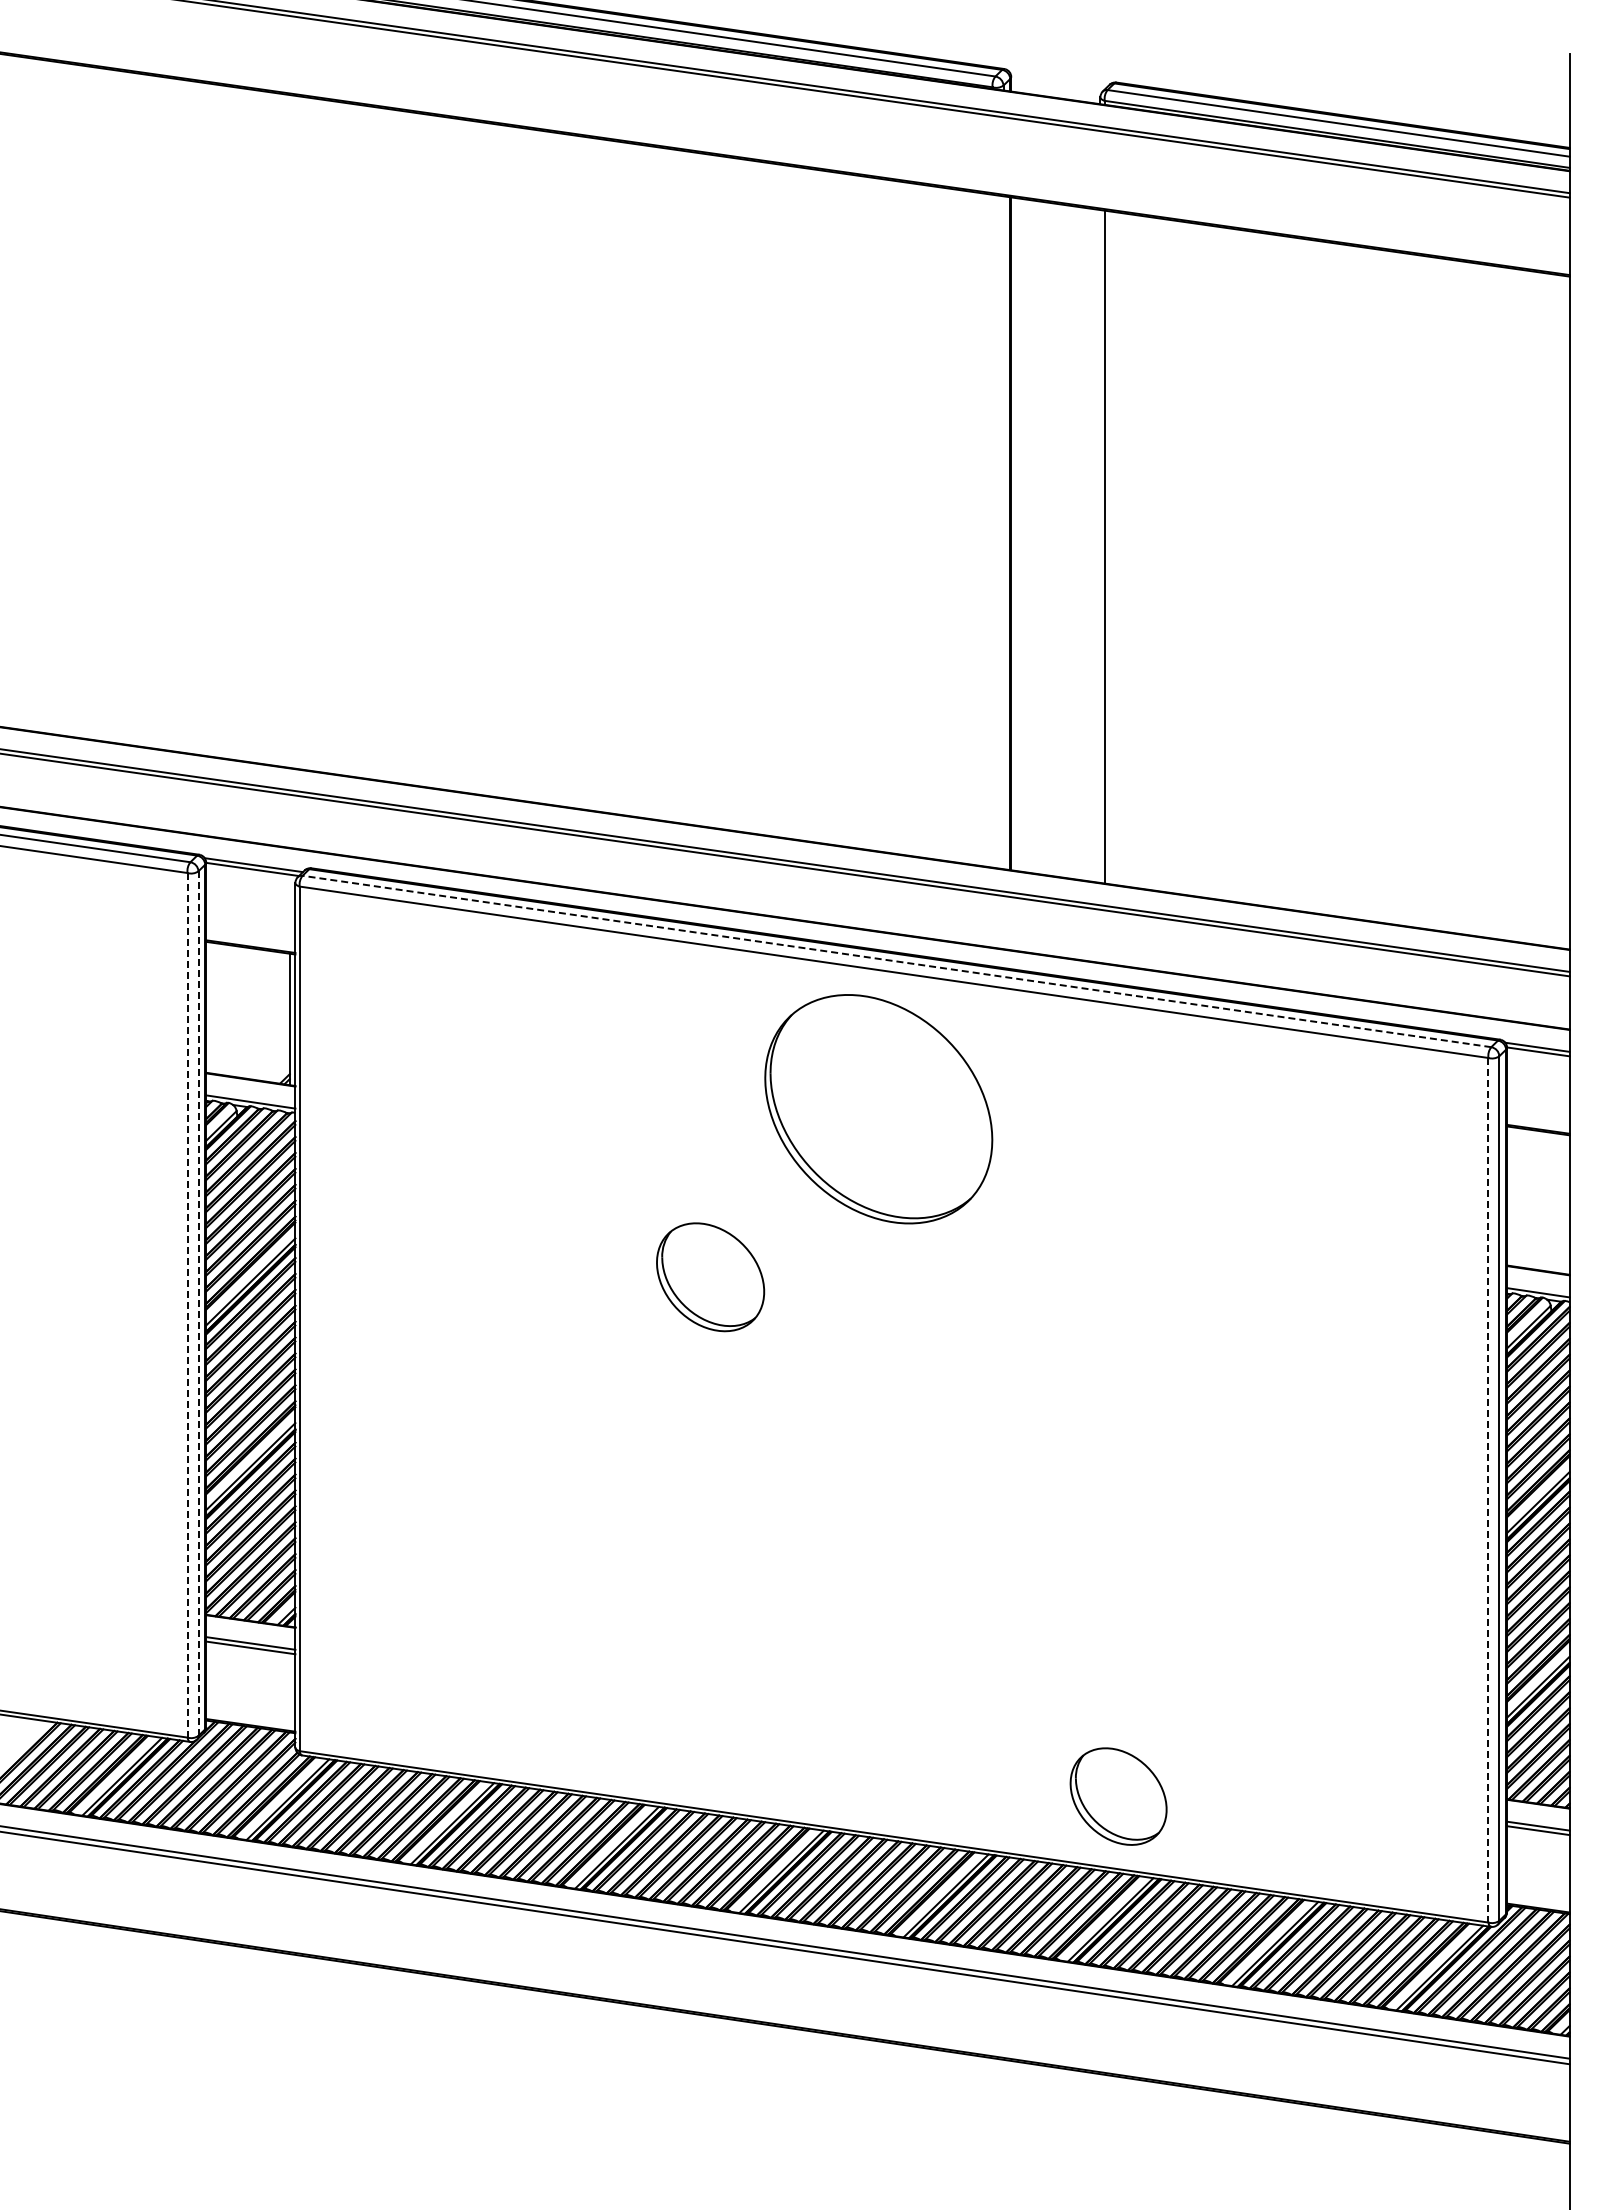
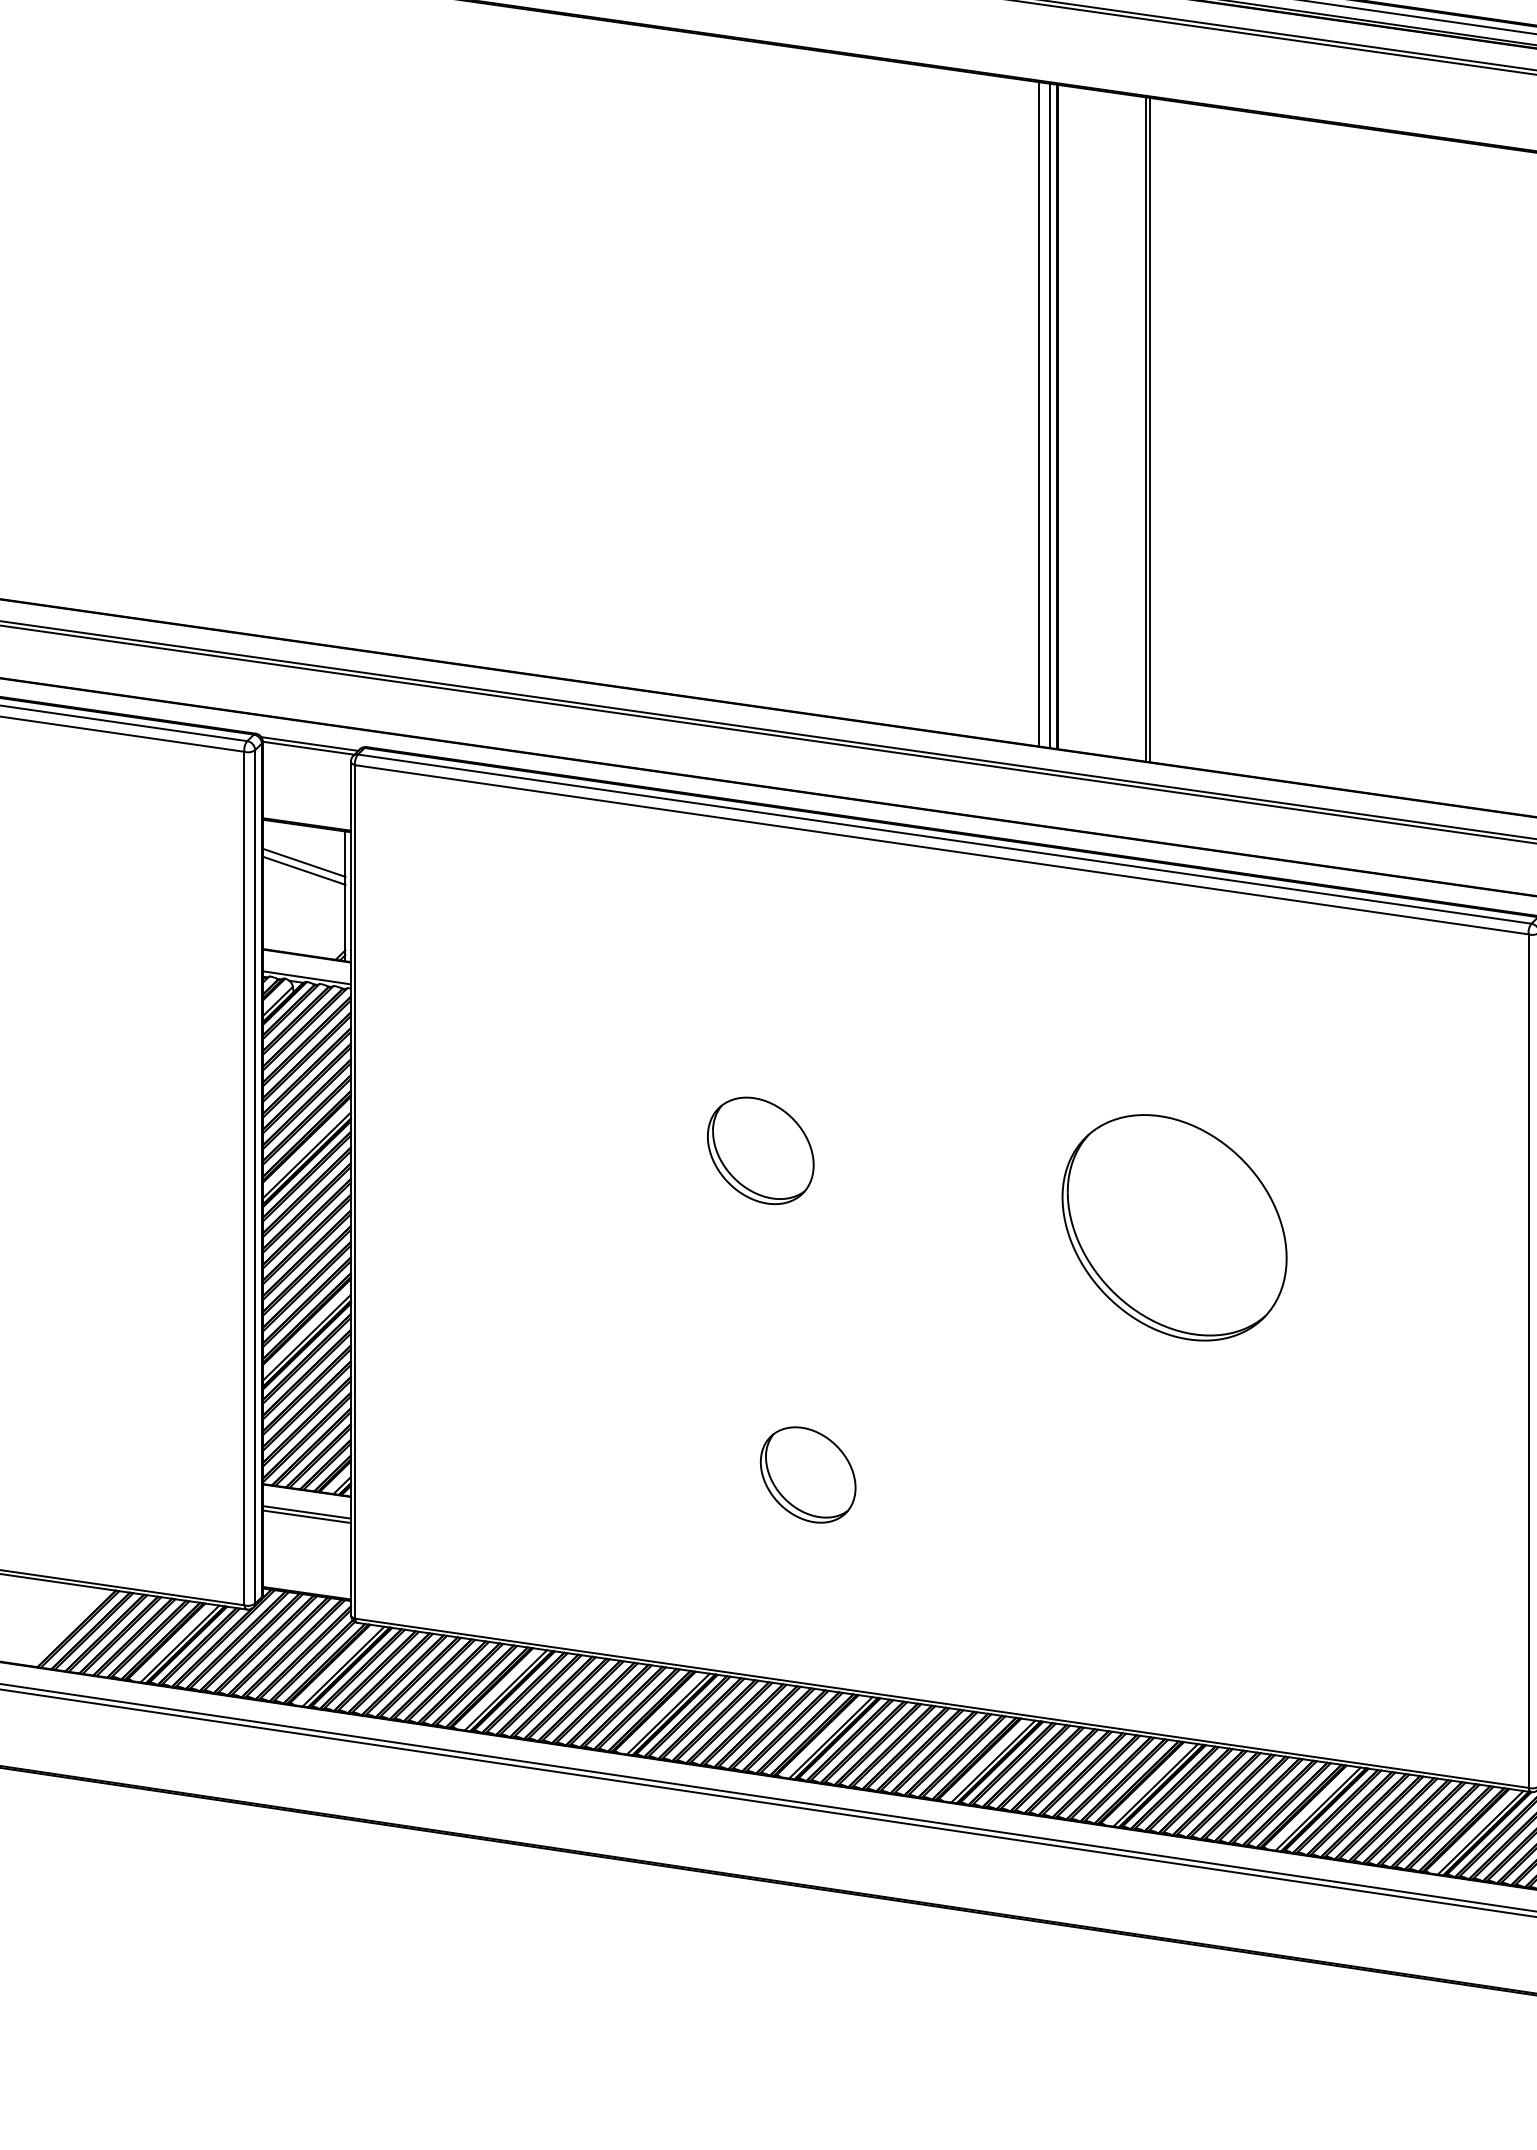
line: (992, 530) -> (1039, 413), added
line: (1003, 532) -> (1049, 415), added
line: (1100, 546) -> (1145, 429), added
line: (896, 961) -> (944, 839), dashed -> solid
line: (247, 985) -> (303, 862), added
line: (247, 993) -> (303, 870), added
part: (878, 1109) -> (1174, 1228), moved
line: (198, 1303) -> (255, 1176), dashed -> solid
line: (187, 1305) -> (244, 1178), dashed -> solid
line: (1488, 1490) -> (1528, 1361), dashed -> solid
part: (1118, 1796) -> (808, 1474), moved

